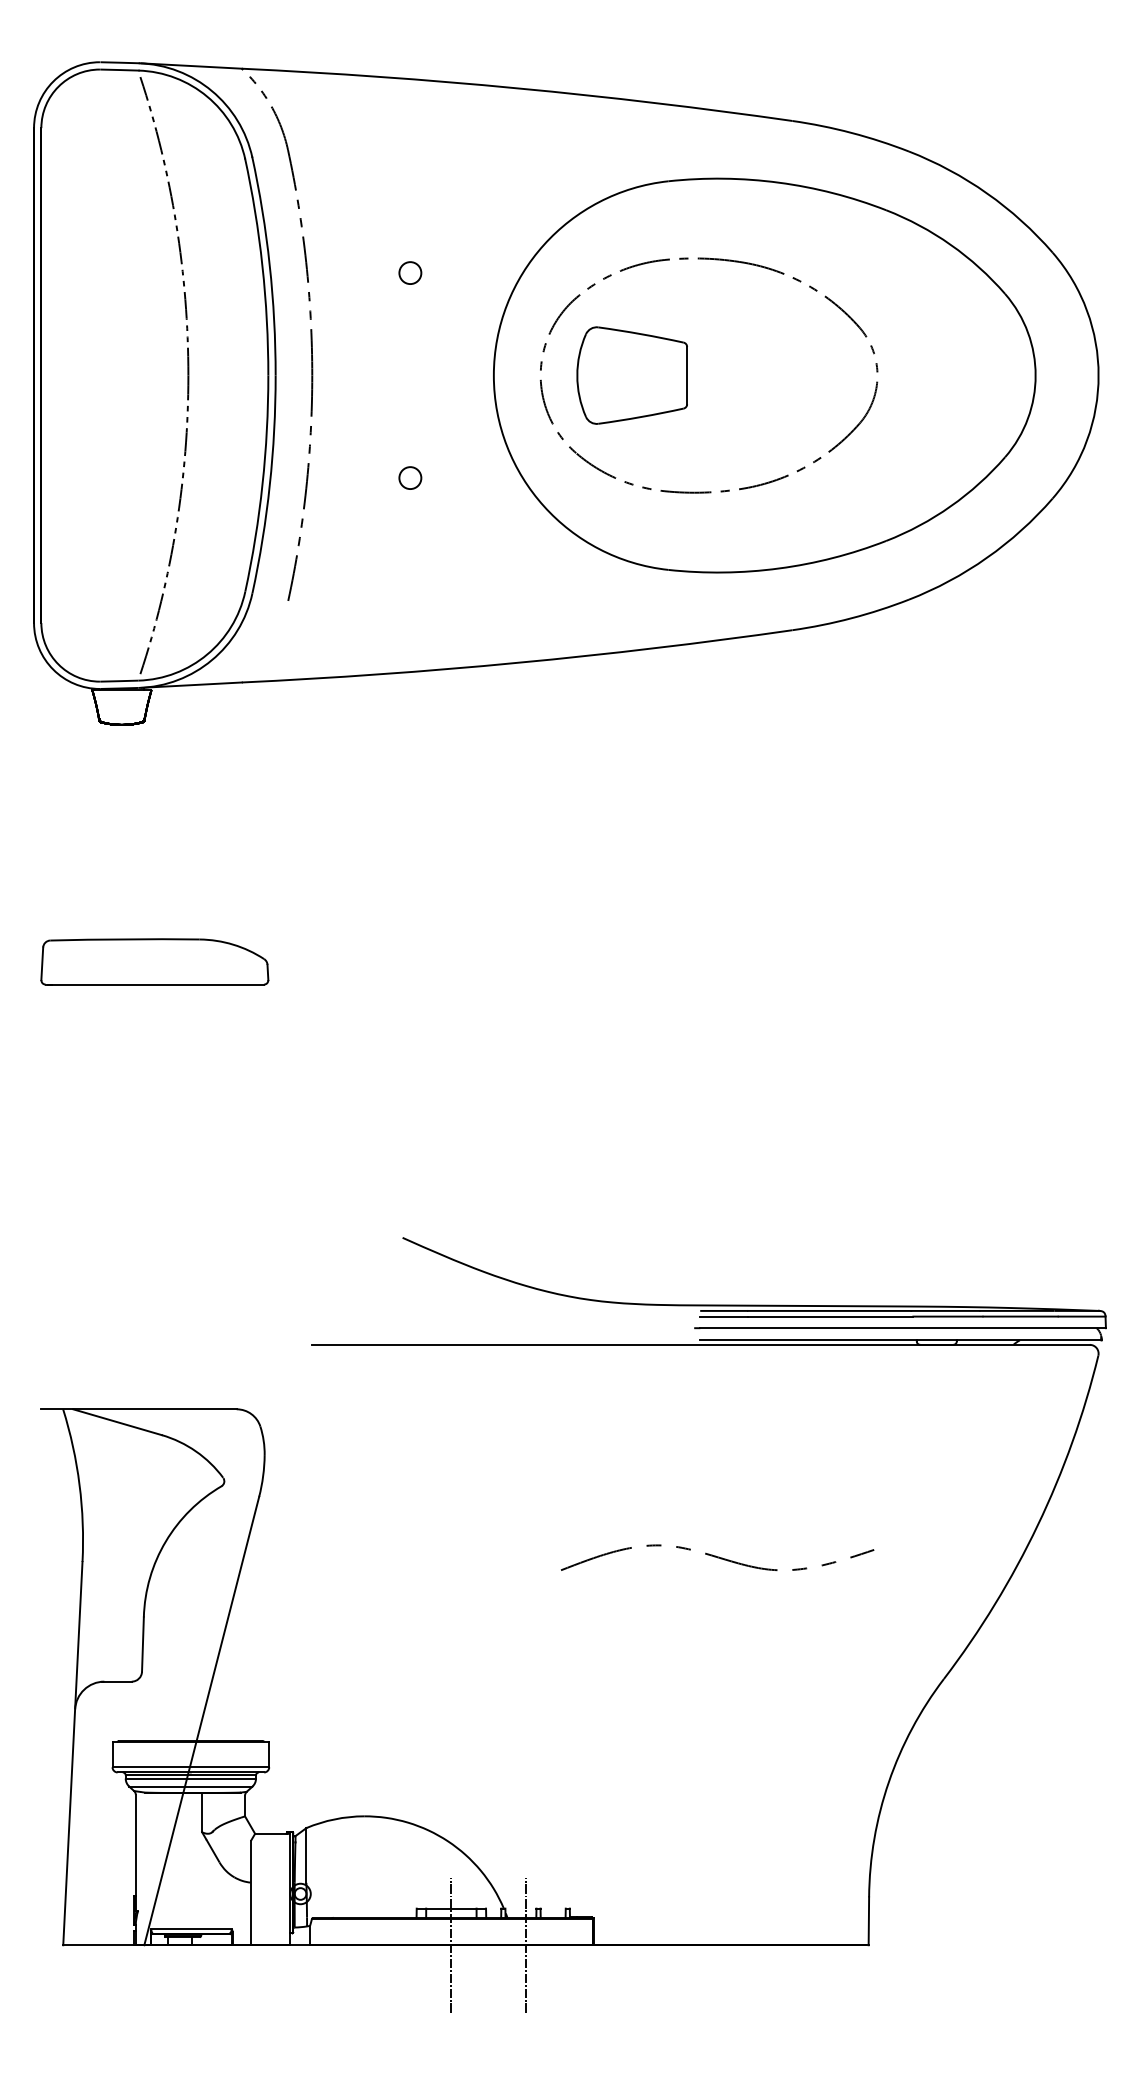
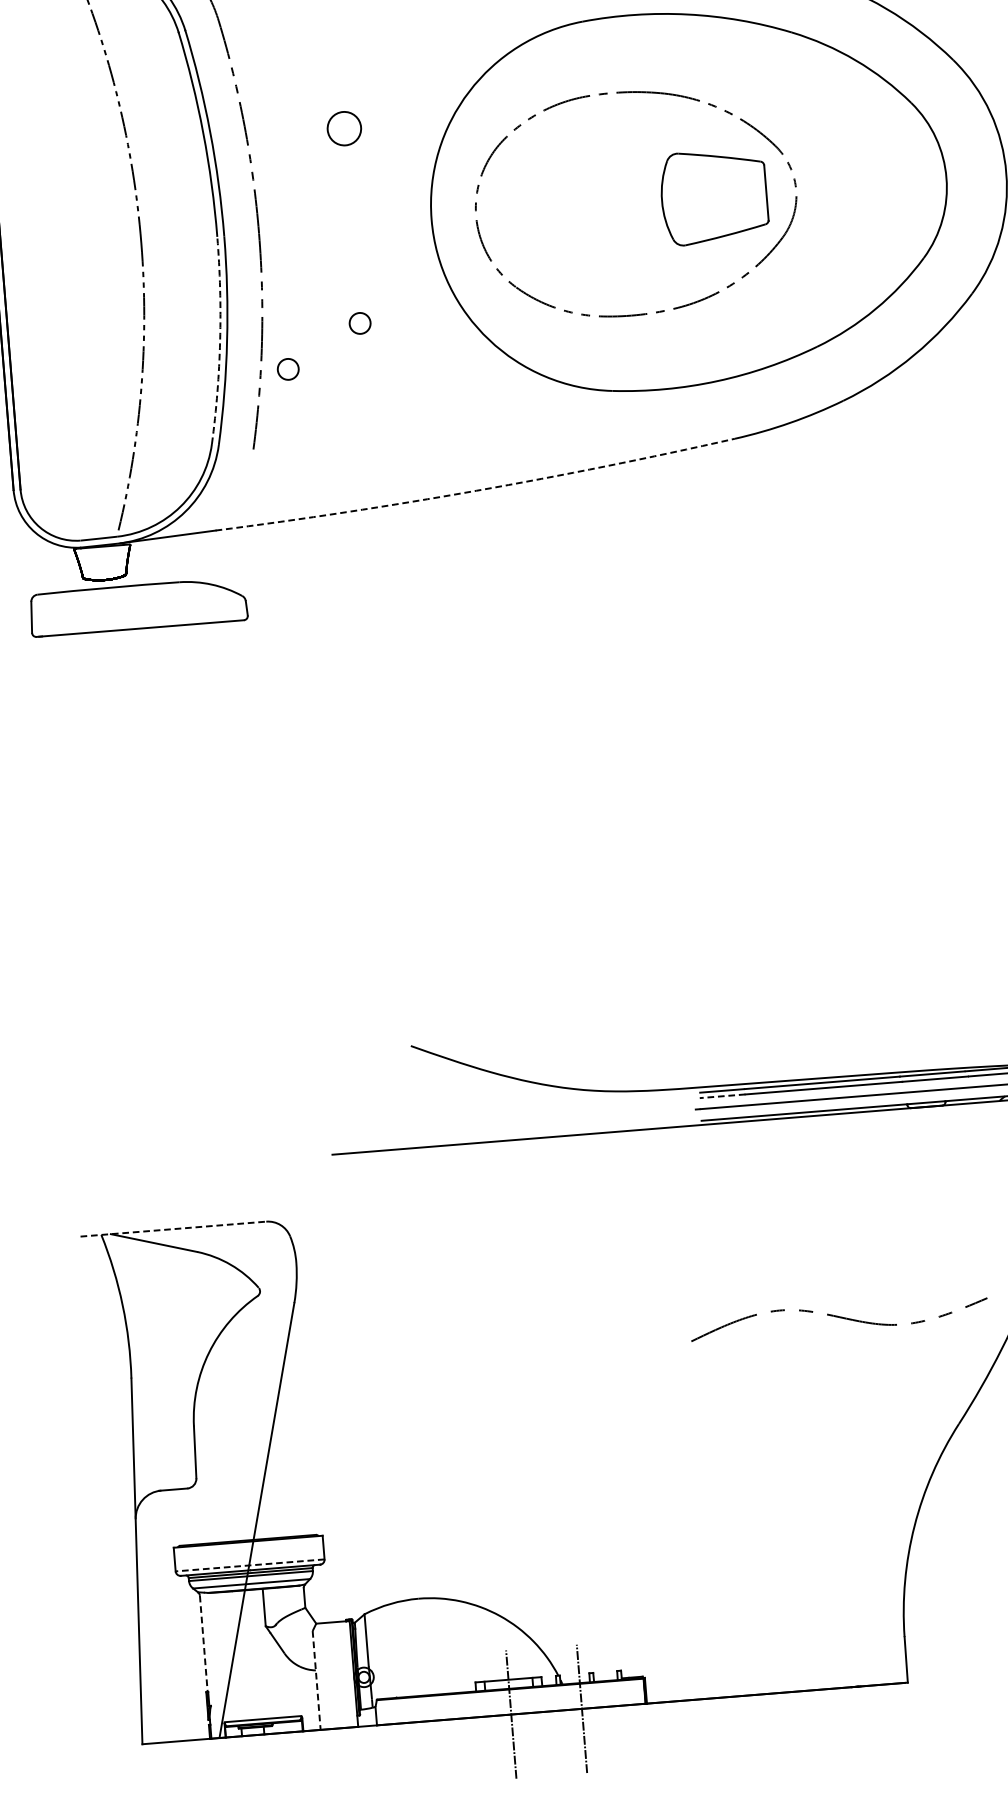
circle: (410, 272) -> (344, 128), size x1.6
part: (631, 375) -> (713, 196), moved
arc: (262, 484) -> (220, 340), solid -> dashed
circle: (331, 519) -> (288, 368), added
arc: (517, 662) -> (476, 490), solid -> dashed
part: (154, 961) -> (138, 606), moved
line: (723, 1316) -> (721, 1096), solid -> dashed
line: (138, 1409) -> (172, 1229), solid -> dashed
curve: (717, 1557) -> (839, 1317), moved
line: (190, 1767) -> (249, 1565), solid -> dashed
line: (135, 1845) -> (203, 1643), solid -> dashed
line: (250, 1893) -> (316, 1680), solid -> dashed

